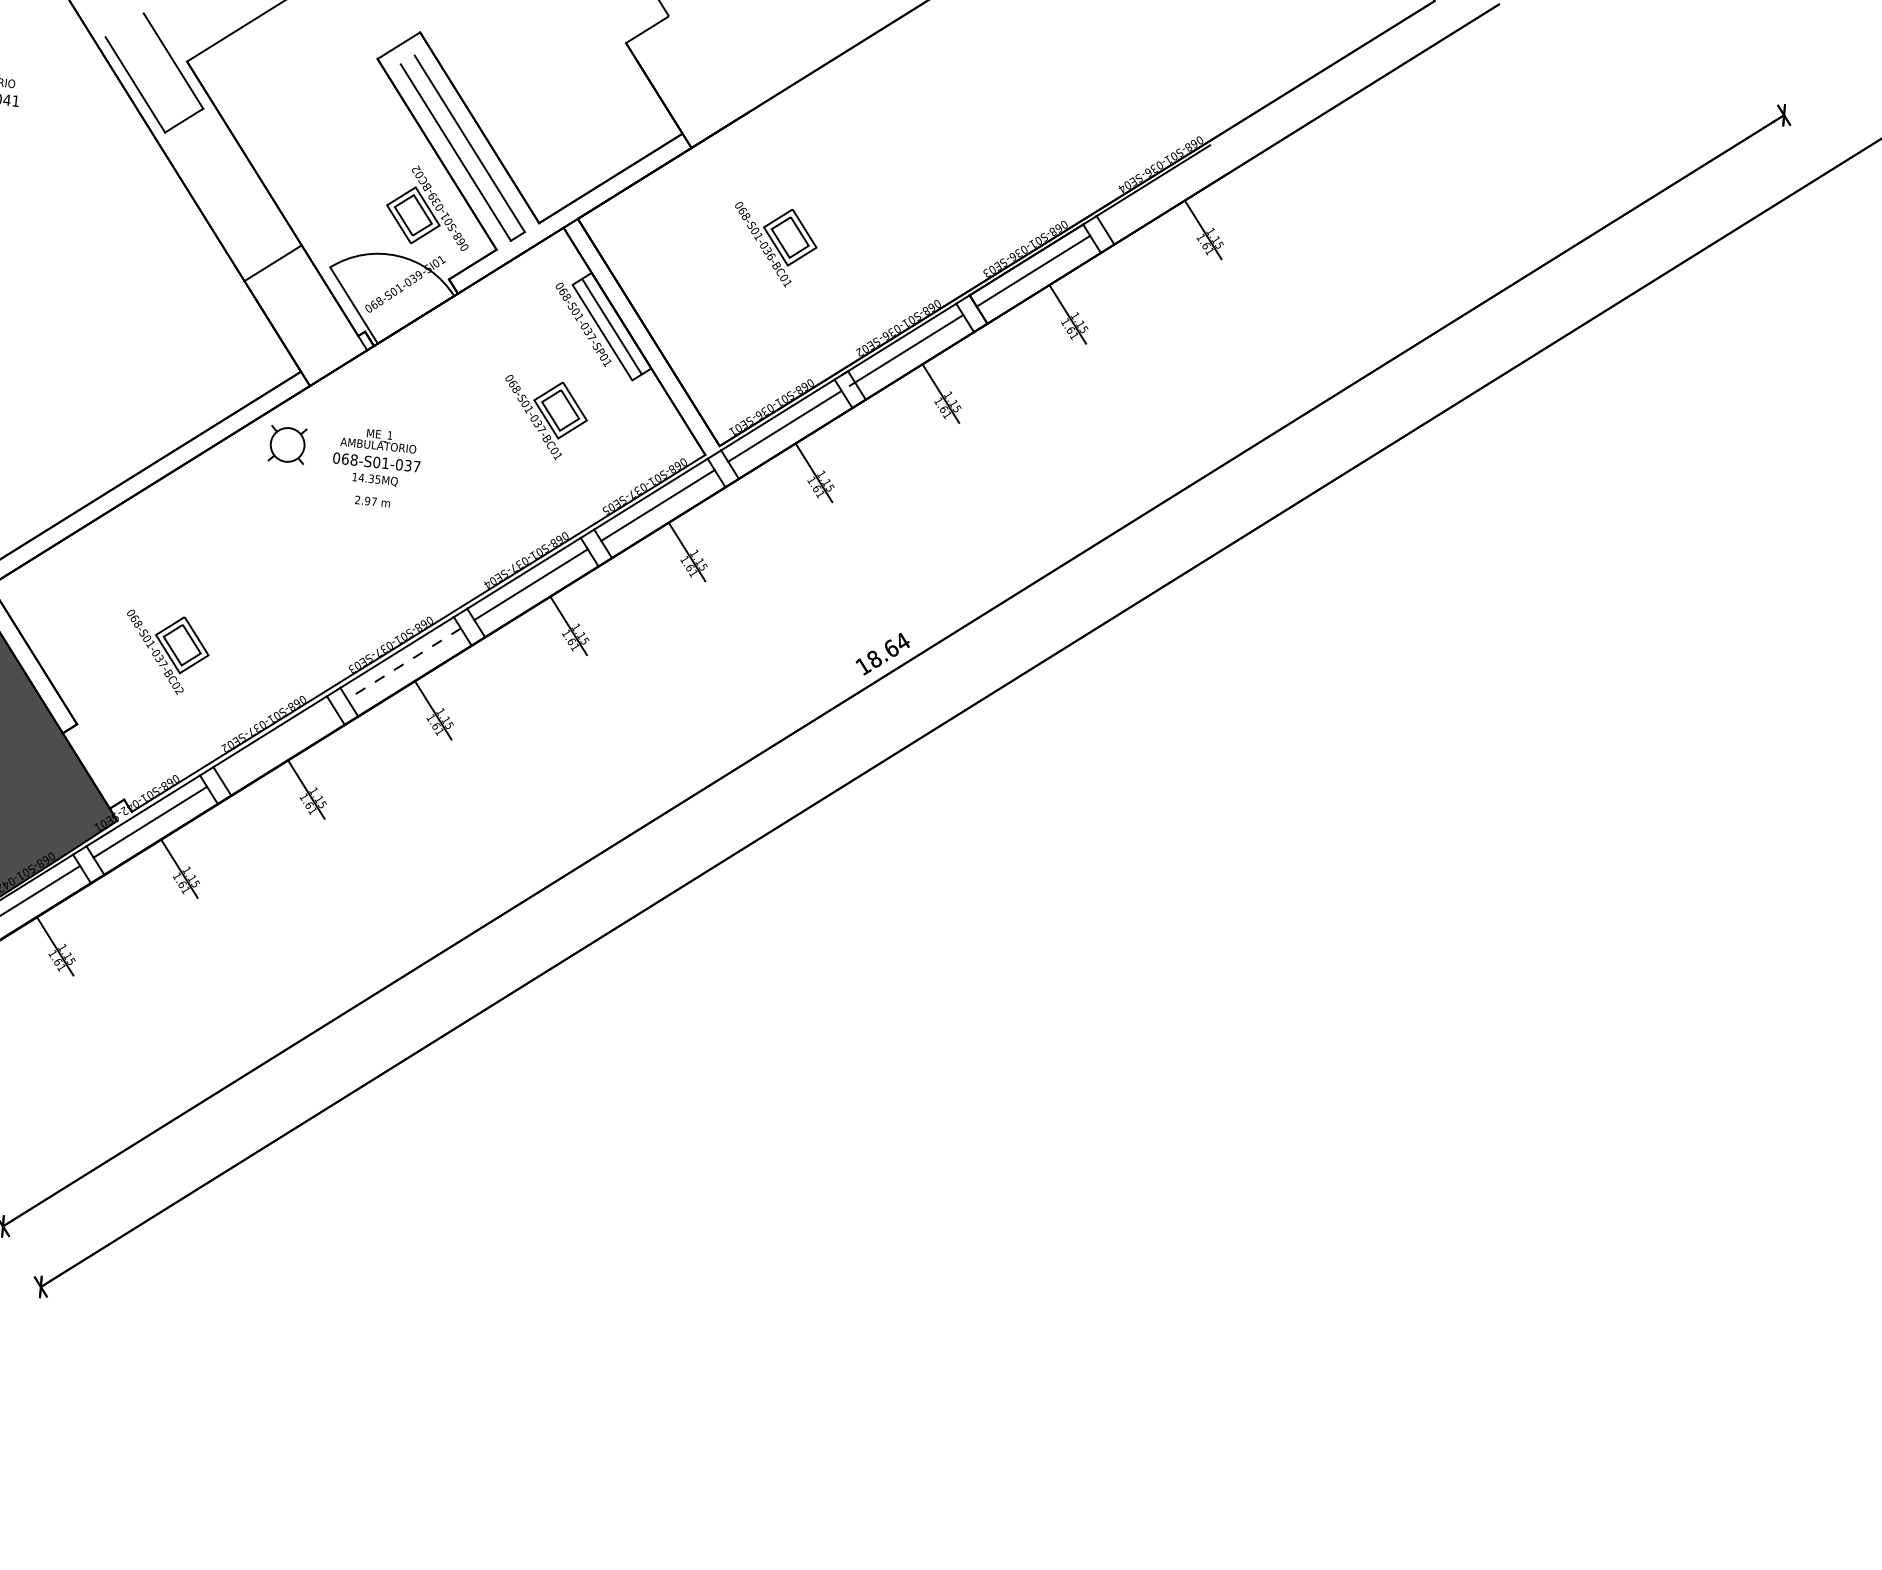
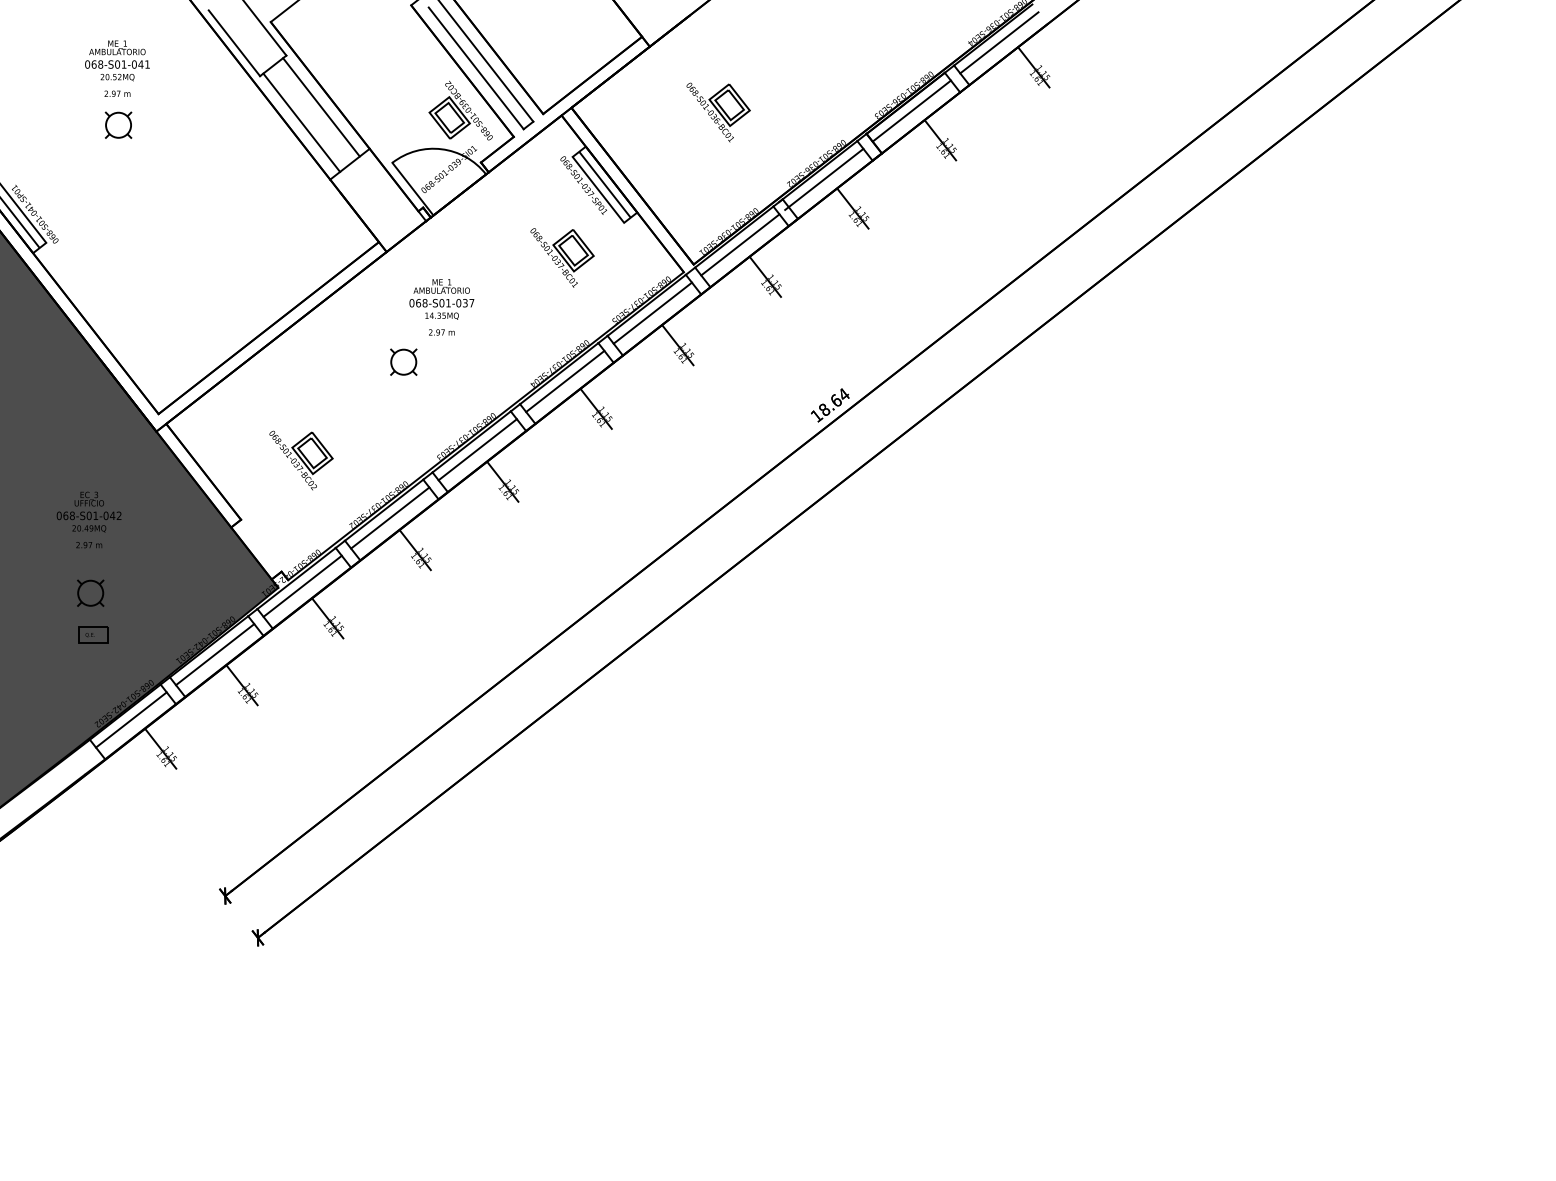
line: (242, 183) -> (321, 107), added
line: (1160, 191) -> (999, 42), added
line: (214, 200) -> (301, 122), added
part: (287, 443) -> (403, 361), moved
line: (403, 663) -> (477, 449), dashed -> solid
line: (277, 742) -> (390, 517), added

